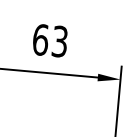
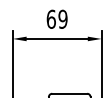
text: (59, 40) -> (62, 18), 63 -> 69

